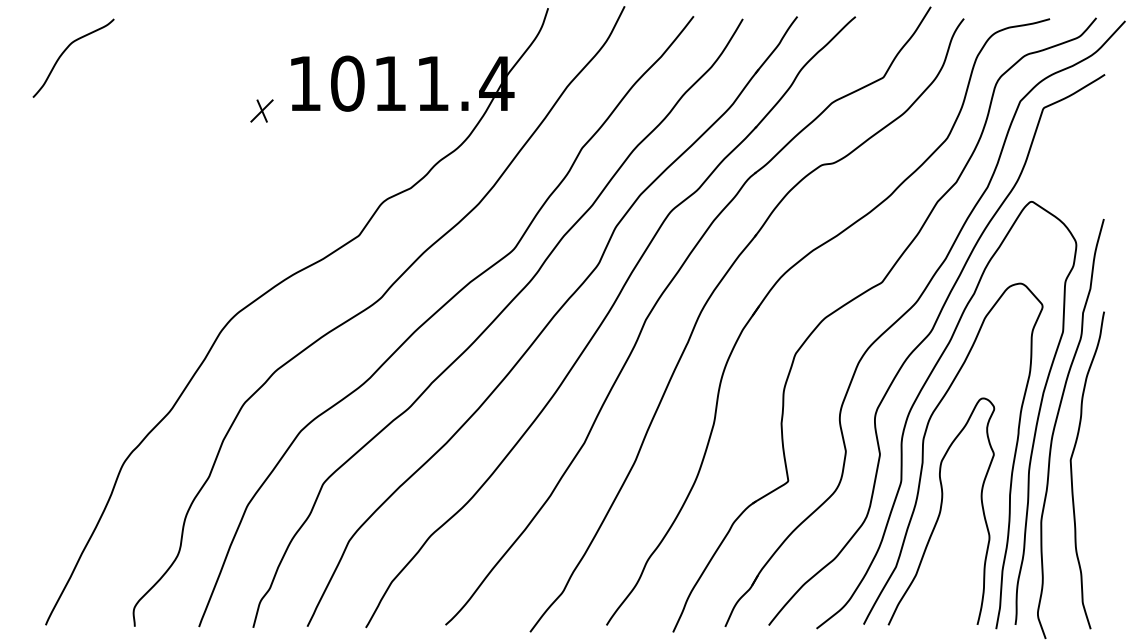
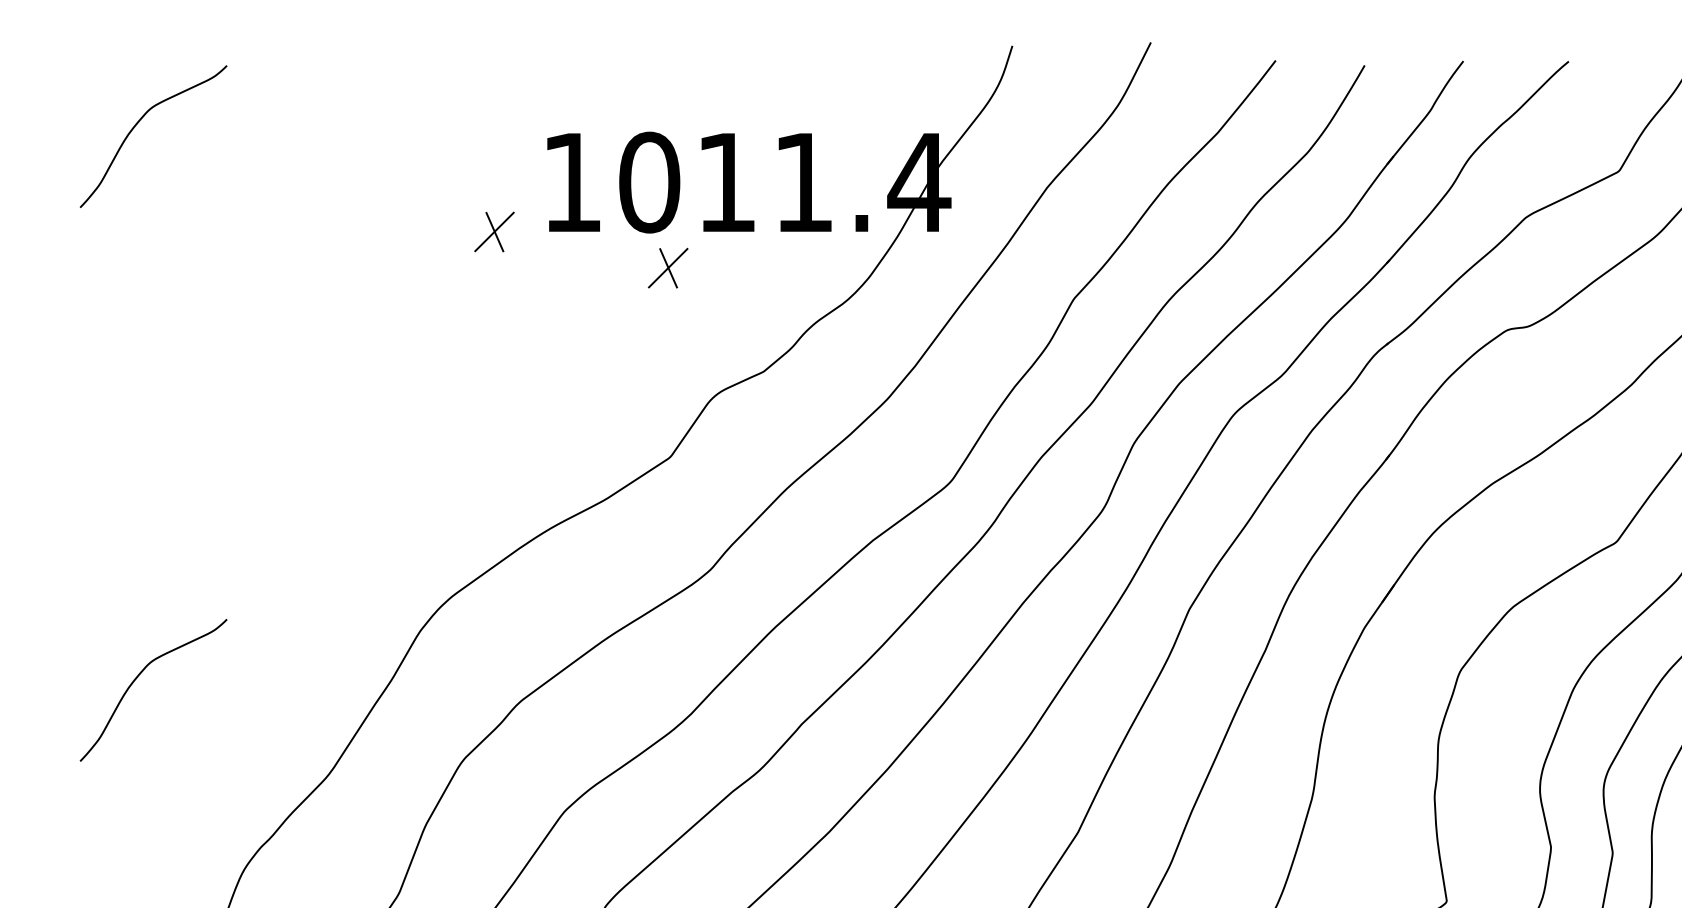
part: (357, 130) -> (667, 267), added
curve: (66, 356) -> (140, 676), added

